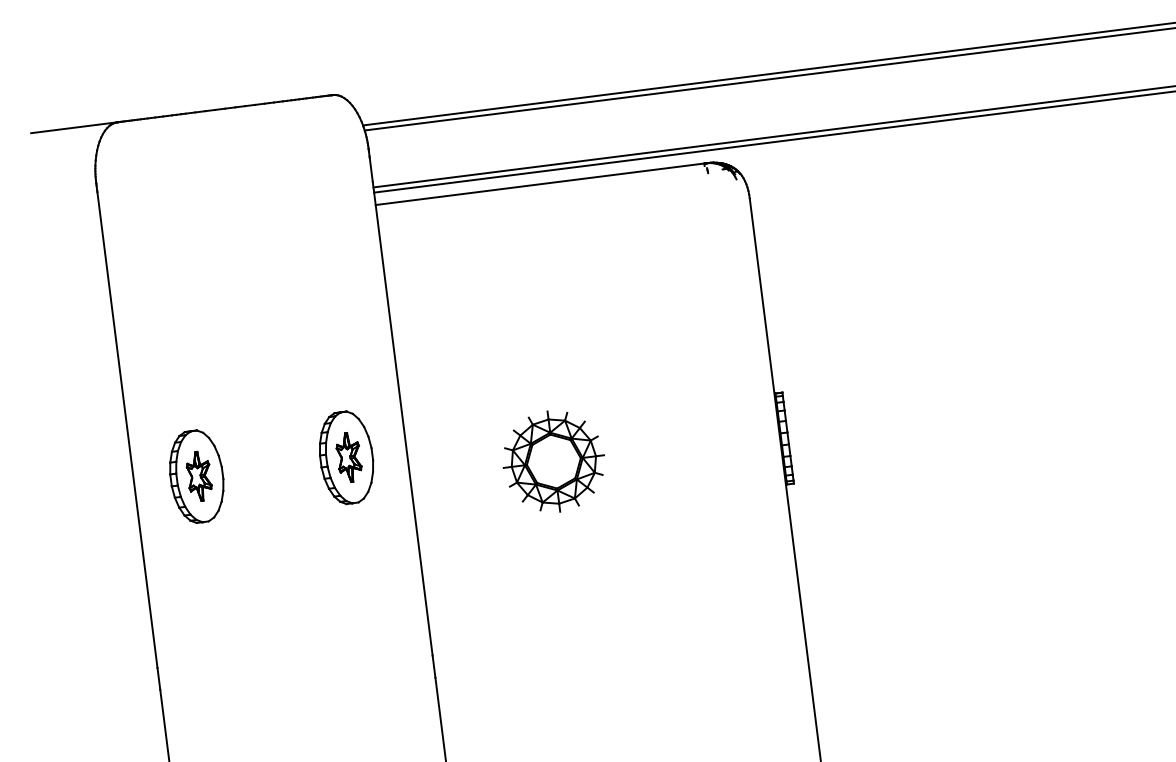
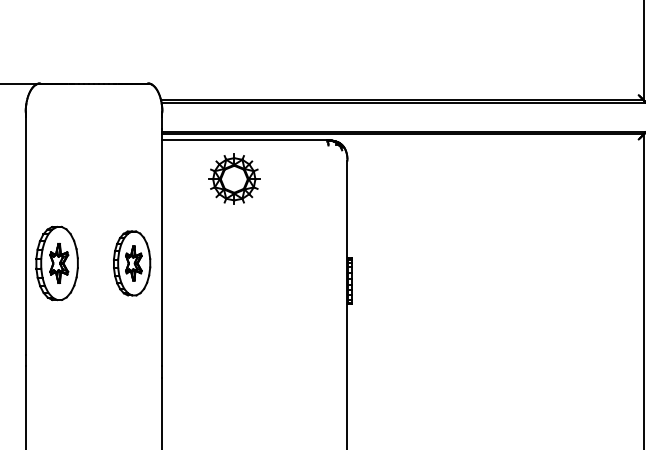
part: (347, 457) -> (132, 263), size x1.4
part: (553, 459) -> (234, 178), moved
part: (195, 476) -> (56, 263), size x1.6

